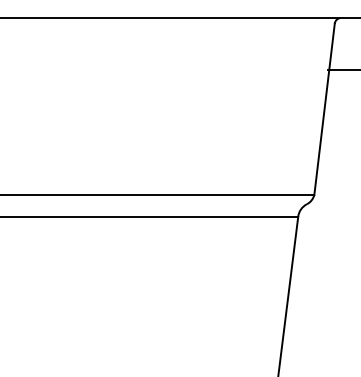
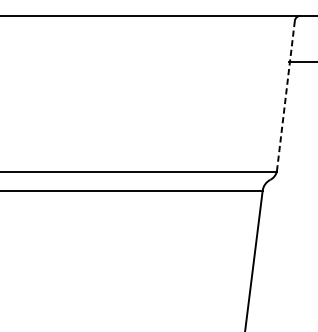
line: (324, 109) -> (285, 96), solid -> dashed

